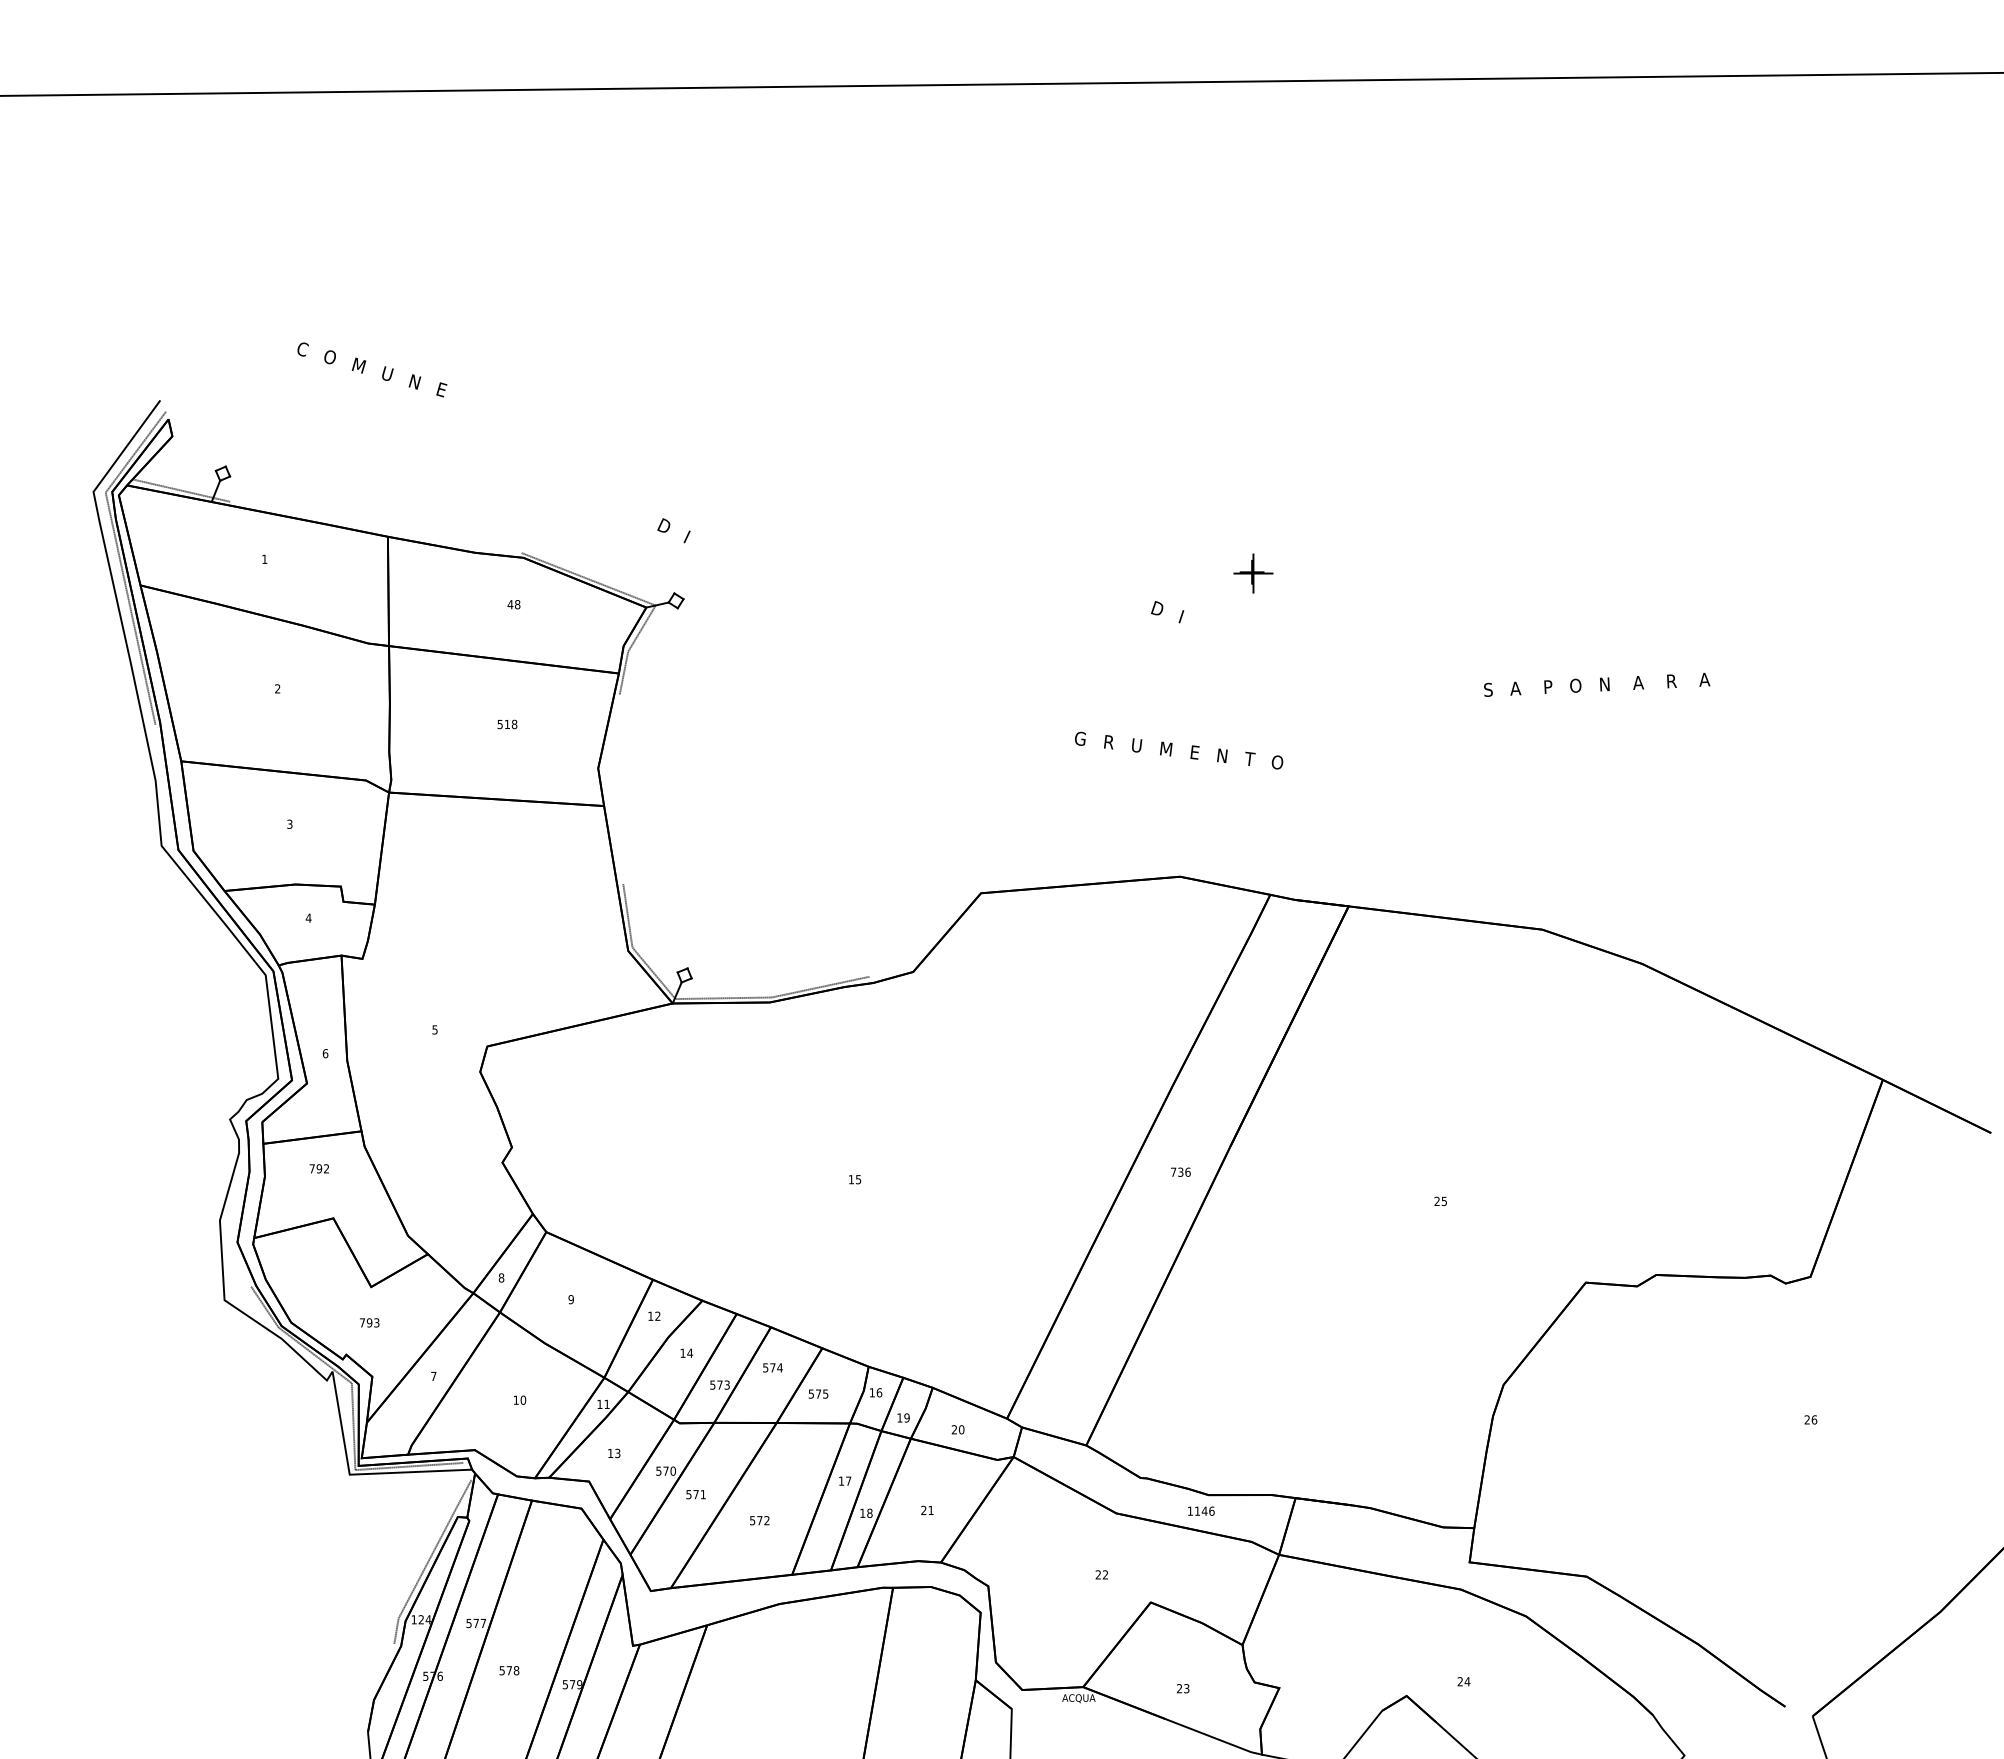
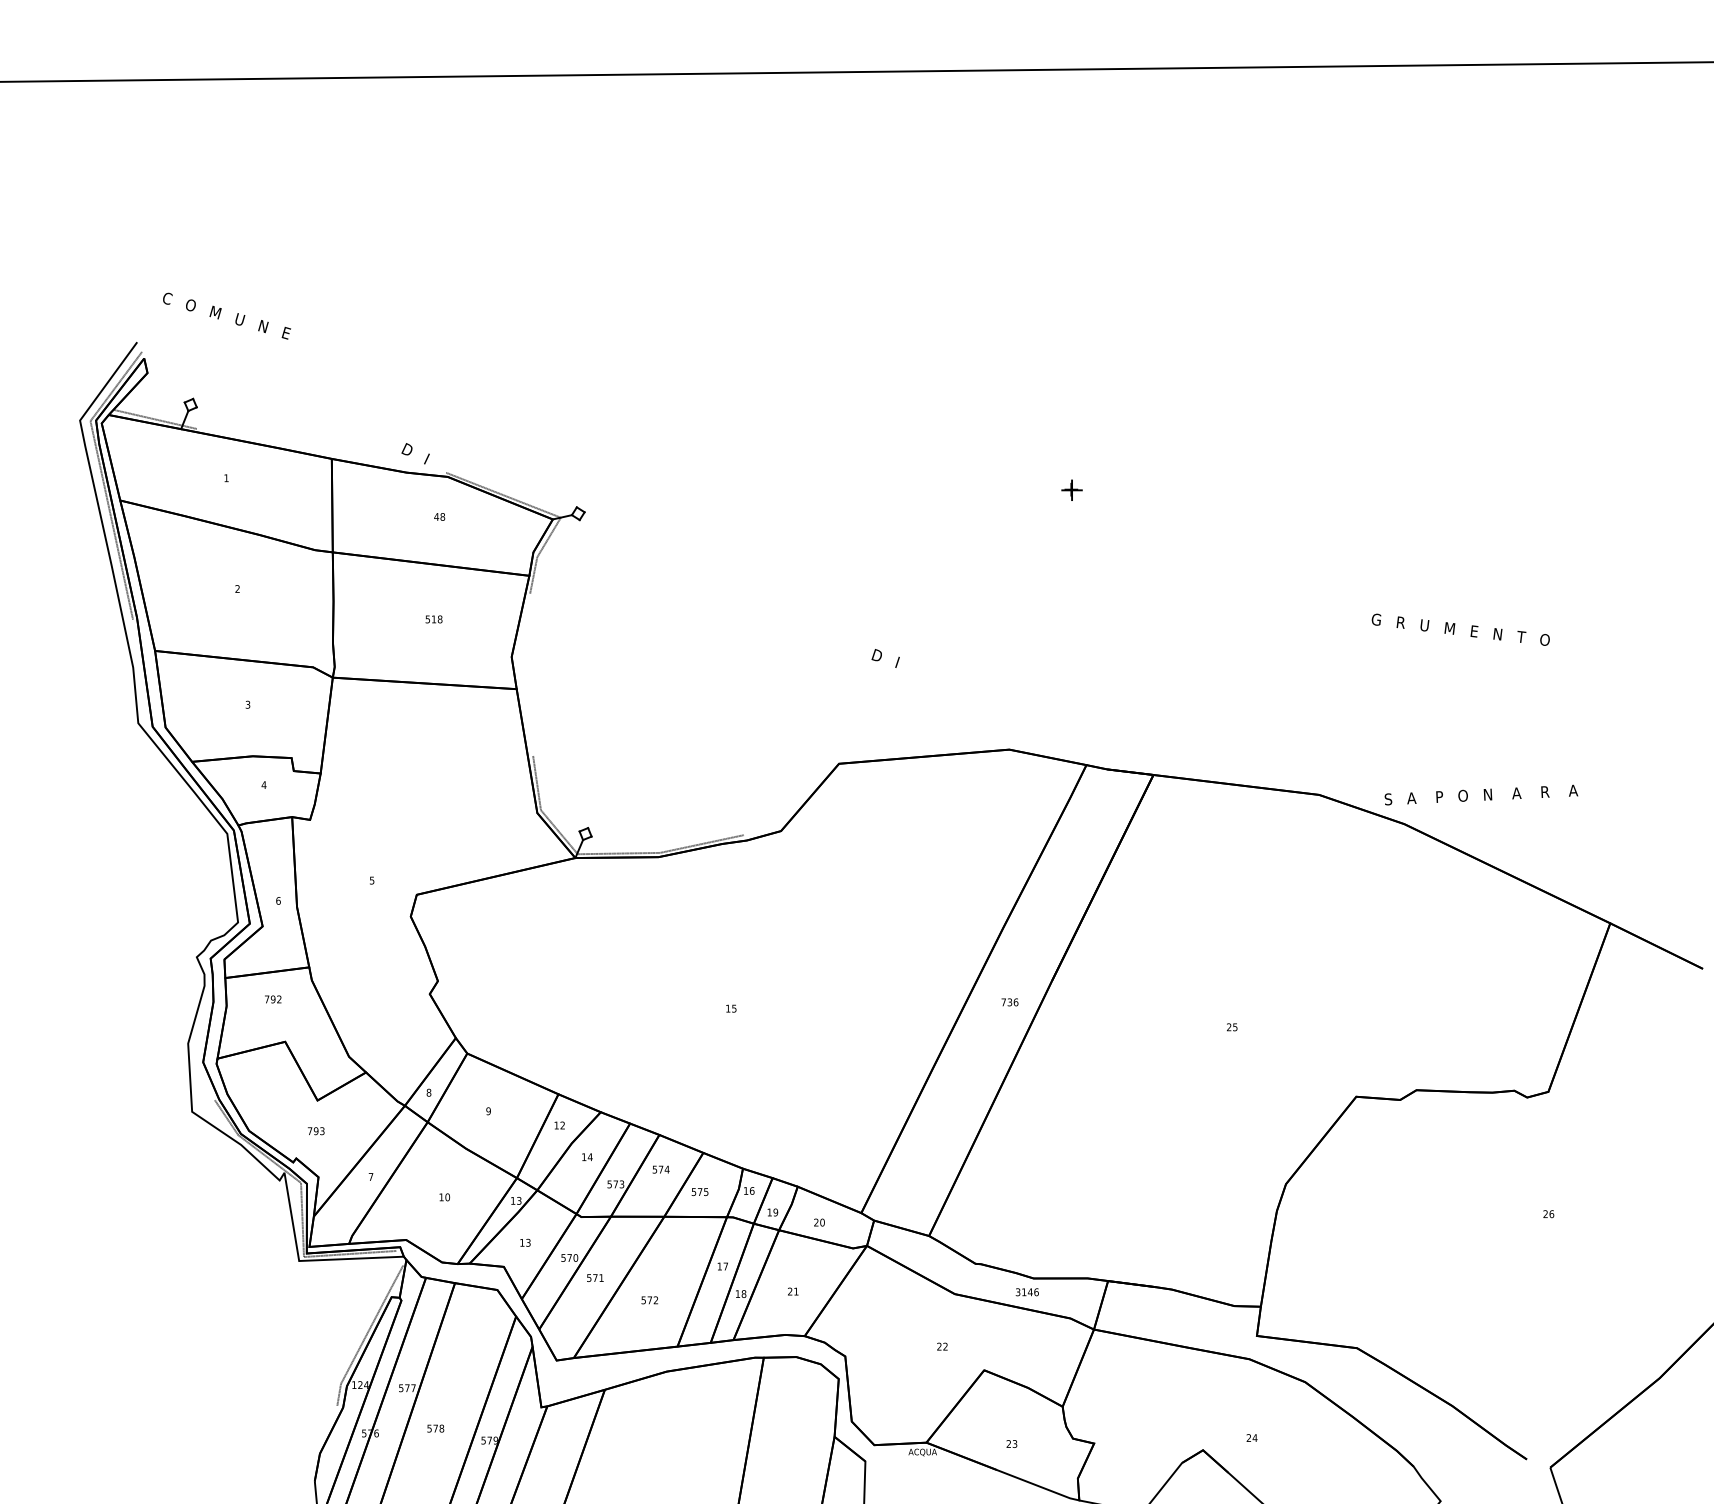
text: (372, 369) -> (227, 315), moved
text: (673, 530) -> (415, 453), moved
part: (1253, 573) -> (1072, 490), size x0.6
text: (1167, 612) -> (885, 658), moved
text: (1597, 684) -> (1481, 794), moved
text: (1179, 750) -> (1461, 629), moved
text: (606, 1404) -> (518, 1200), 11 -> 13
text: (1189, 1510) -> (1017, 1291), 1146 -> 3146

